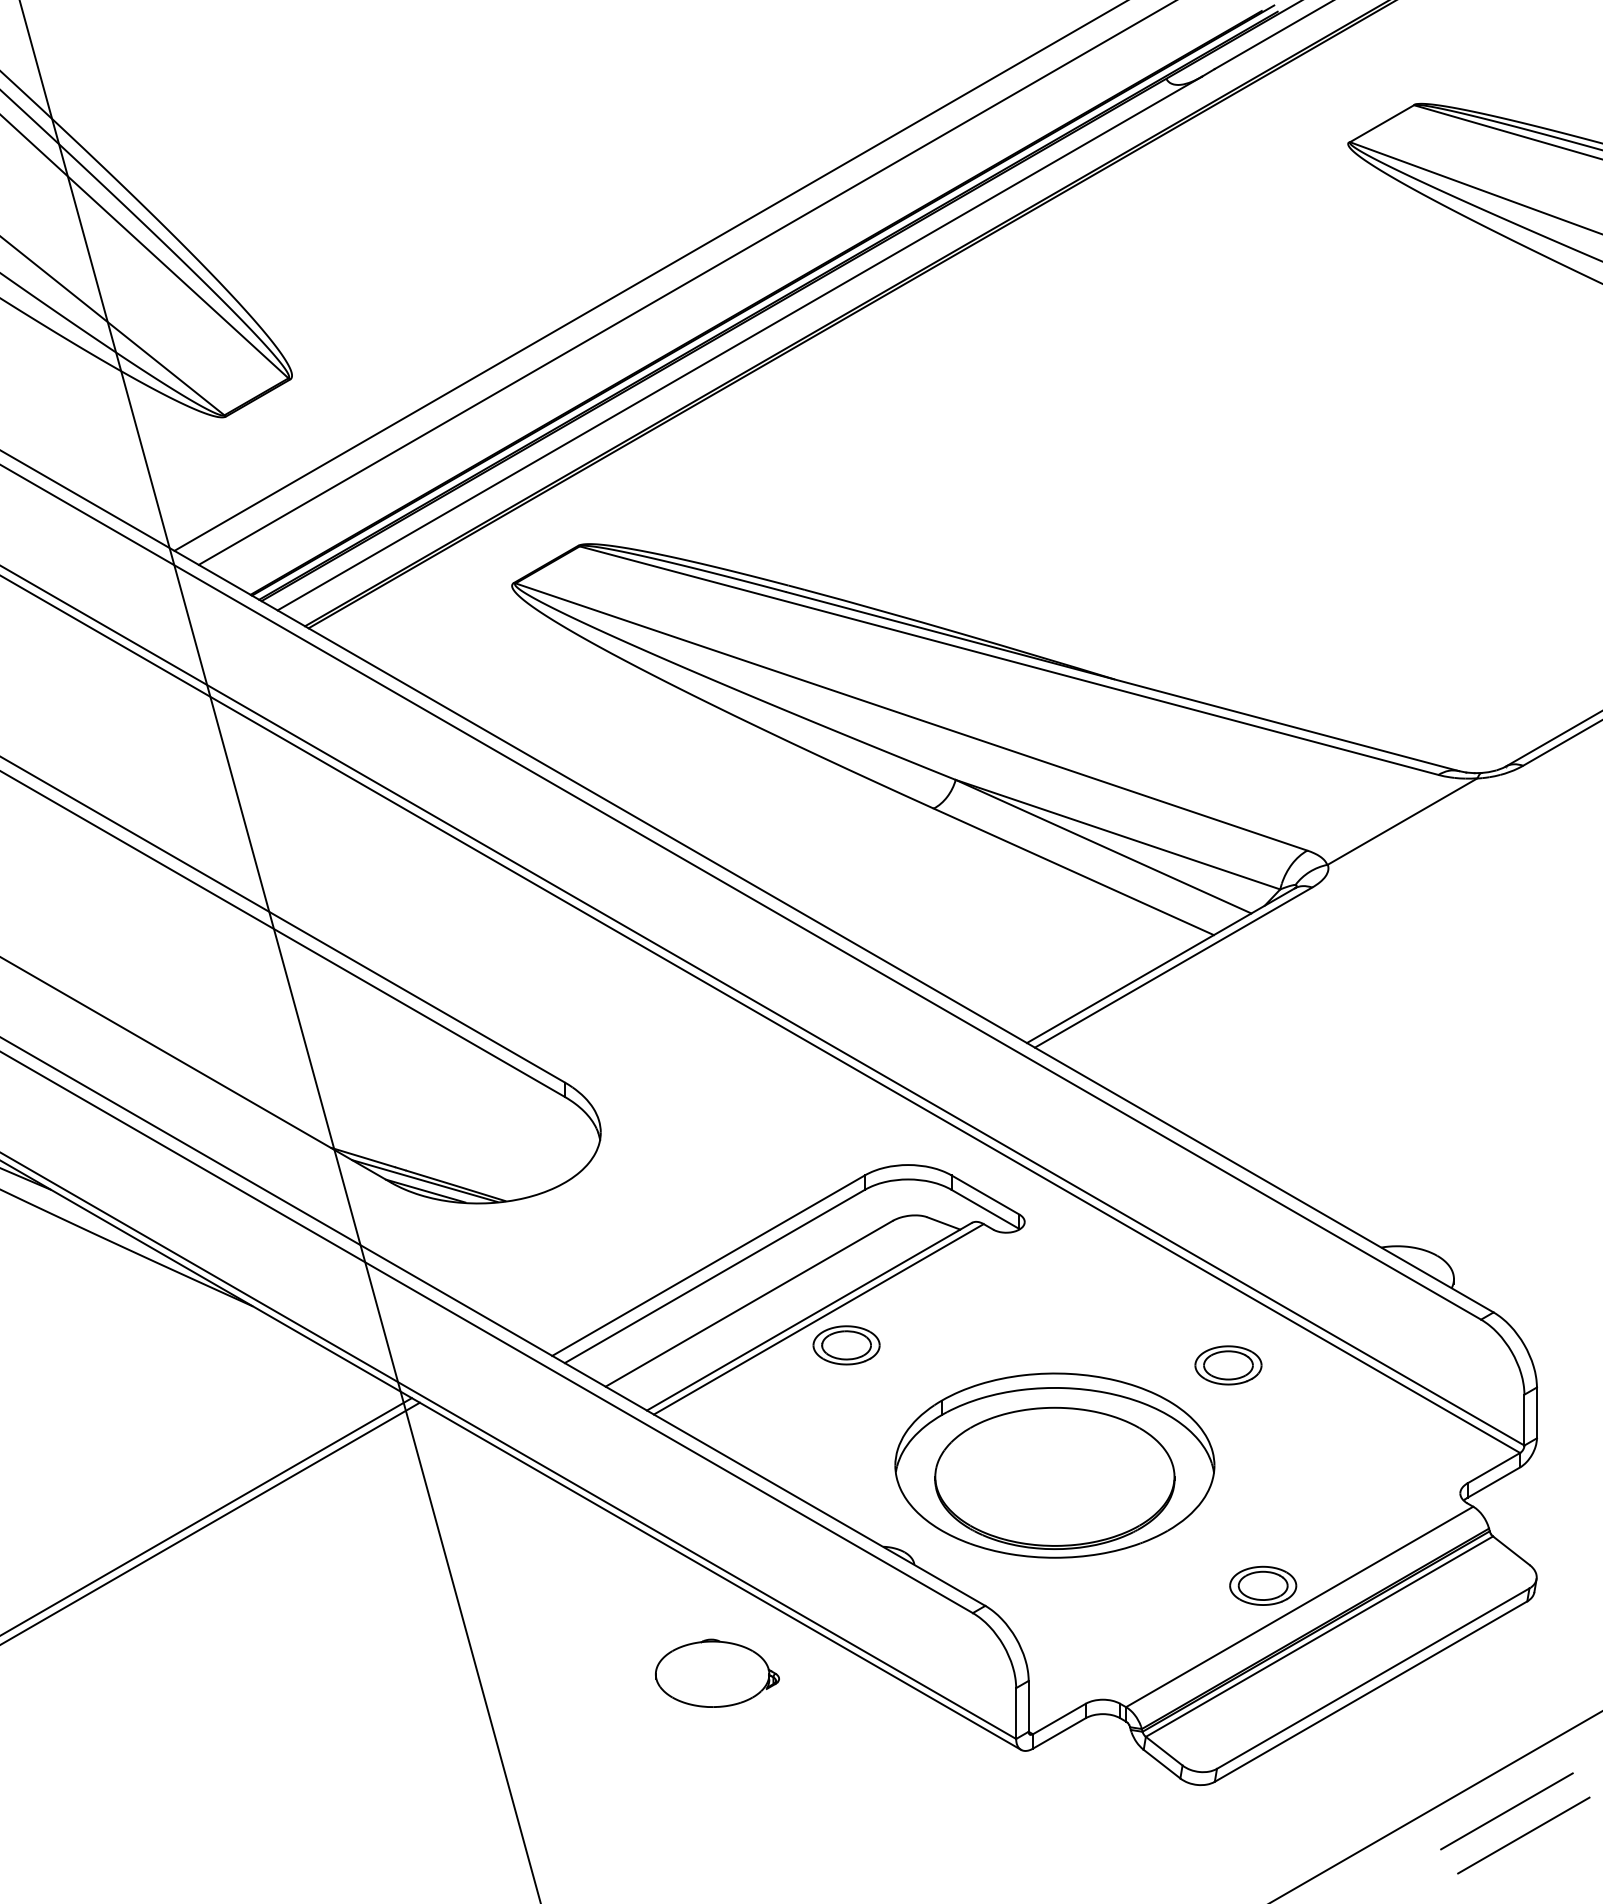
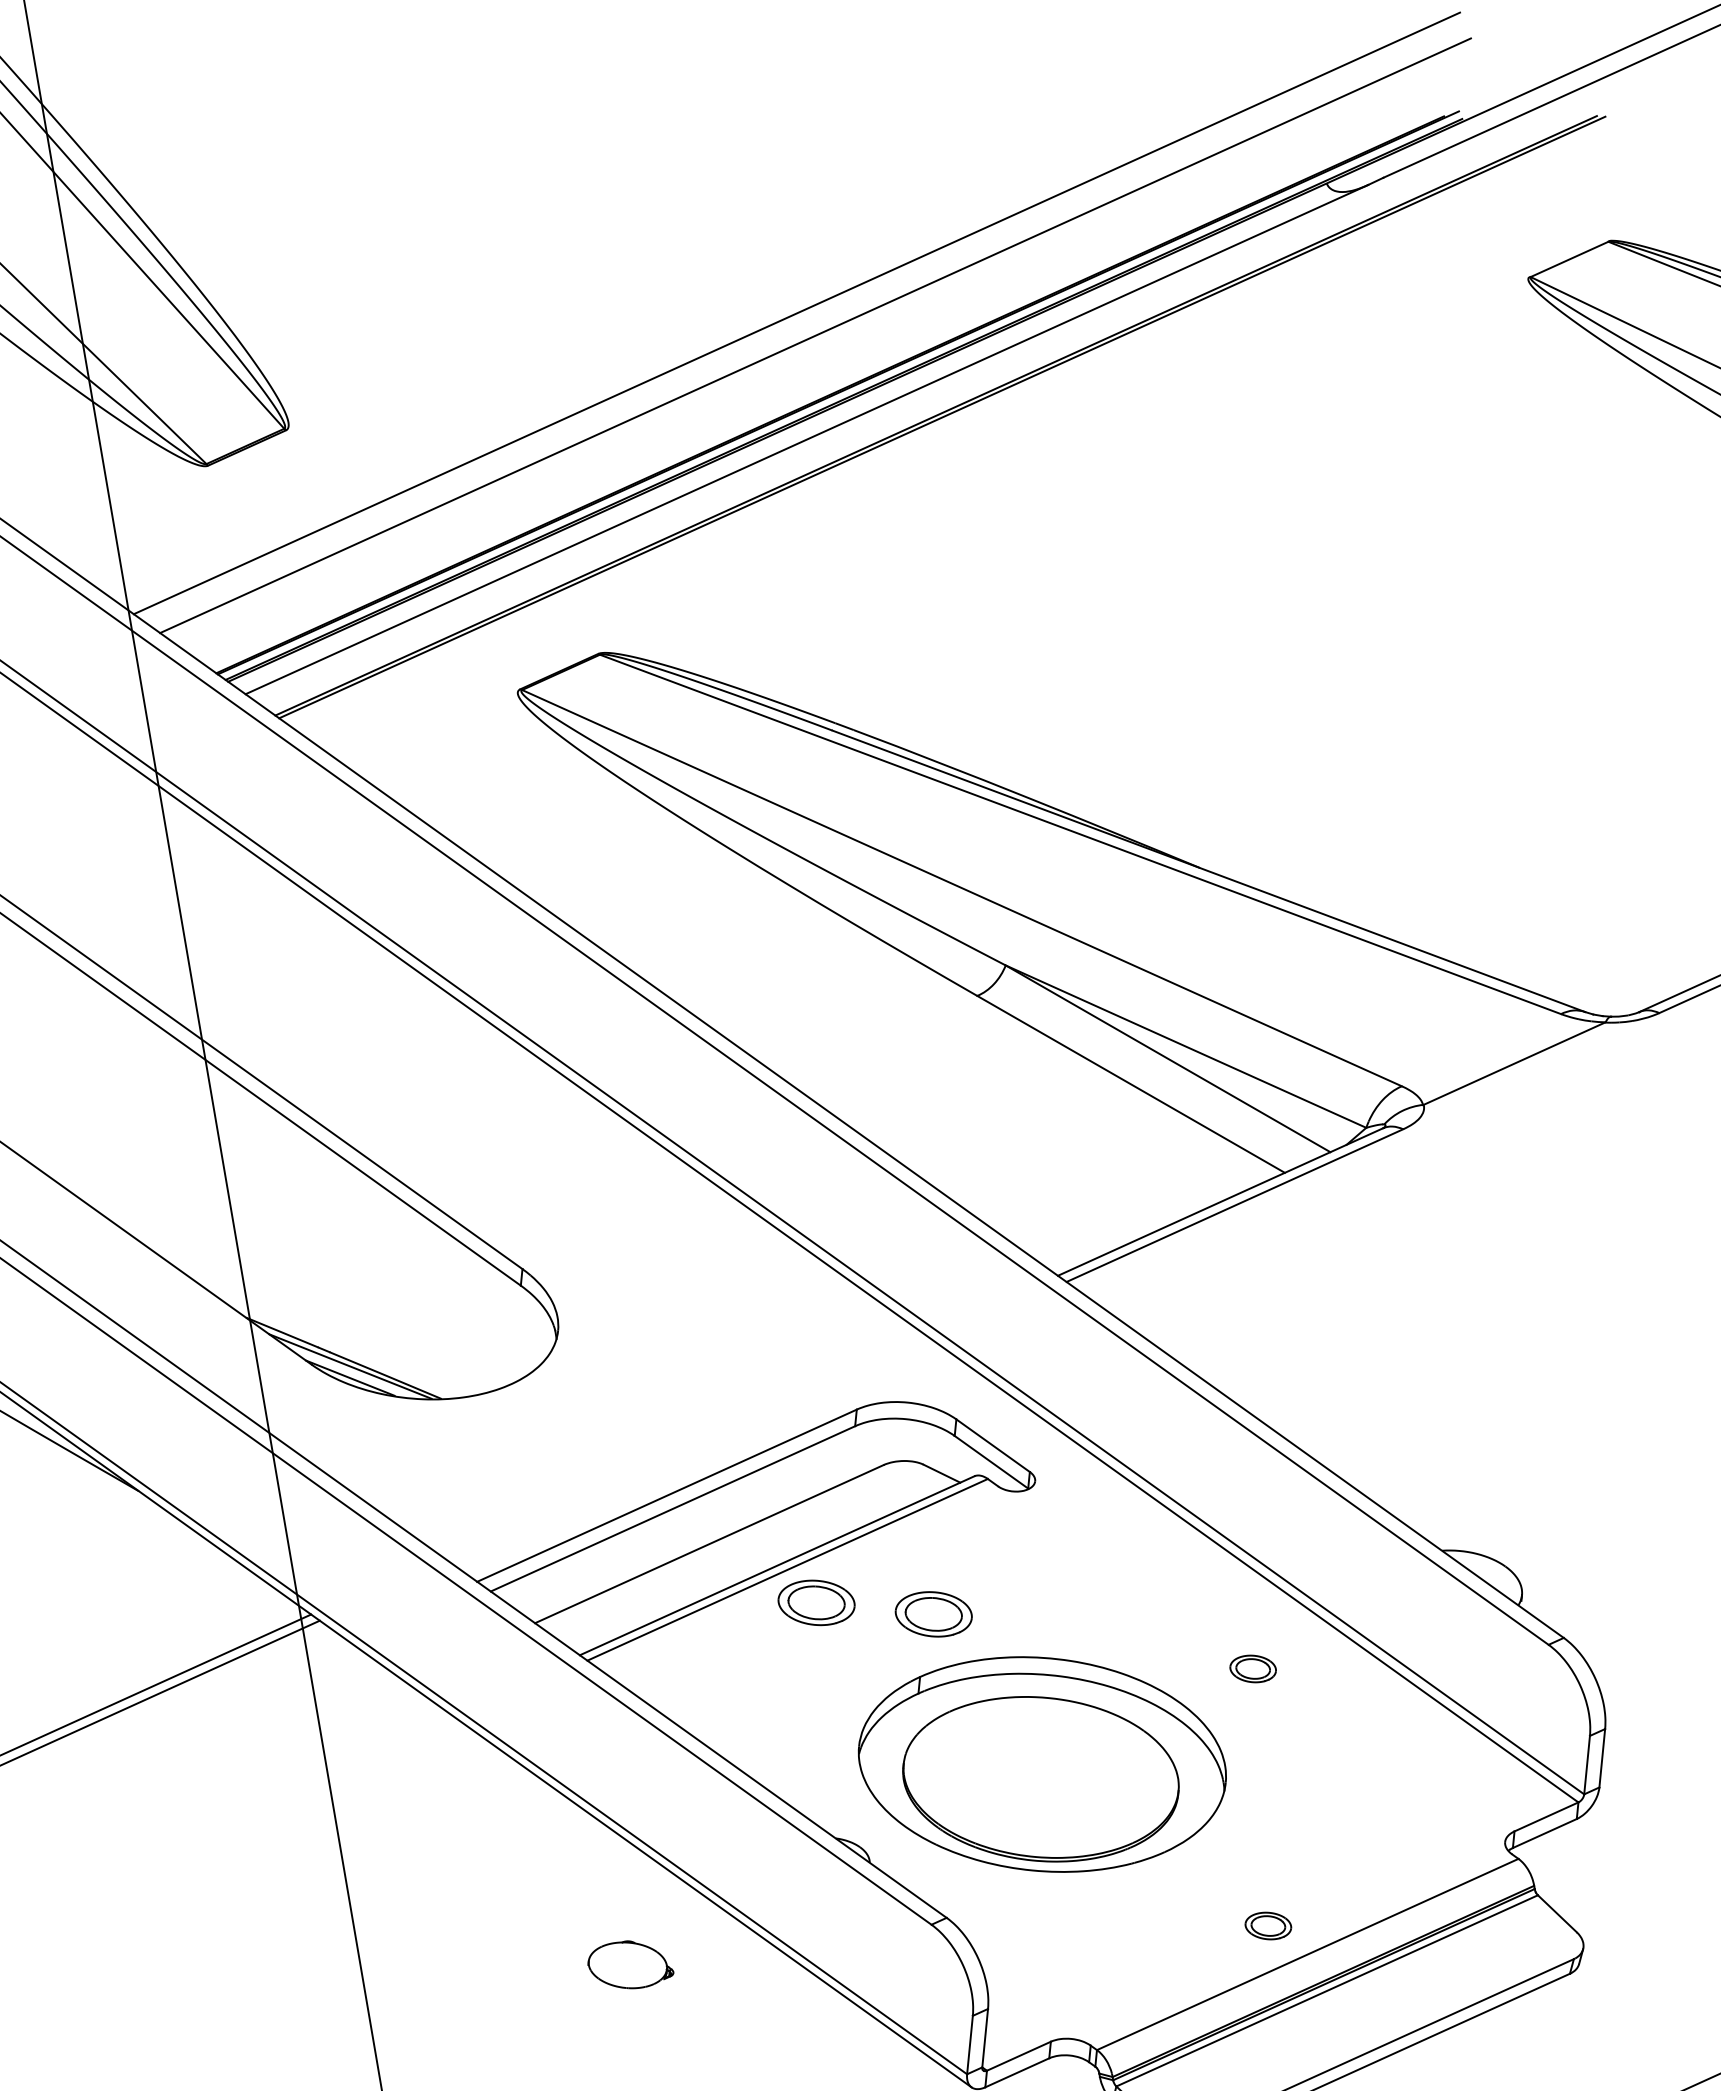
part: (948, 1345) -> (933, 1614), added
part: (1228, 1365) -> (1253, 1669), size x0.6
part: (1263, 1585) -> (1268, 1925), size x0.6
part: (717, 1672) -> (631, 1964), size x0.6

